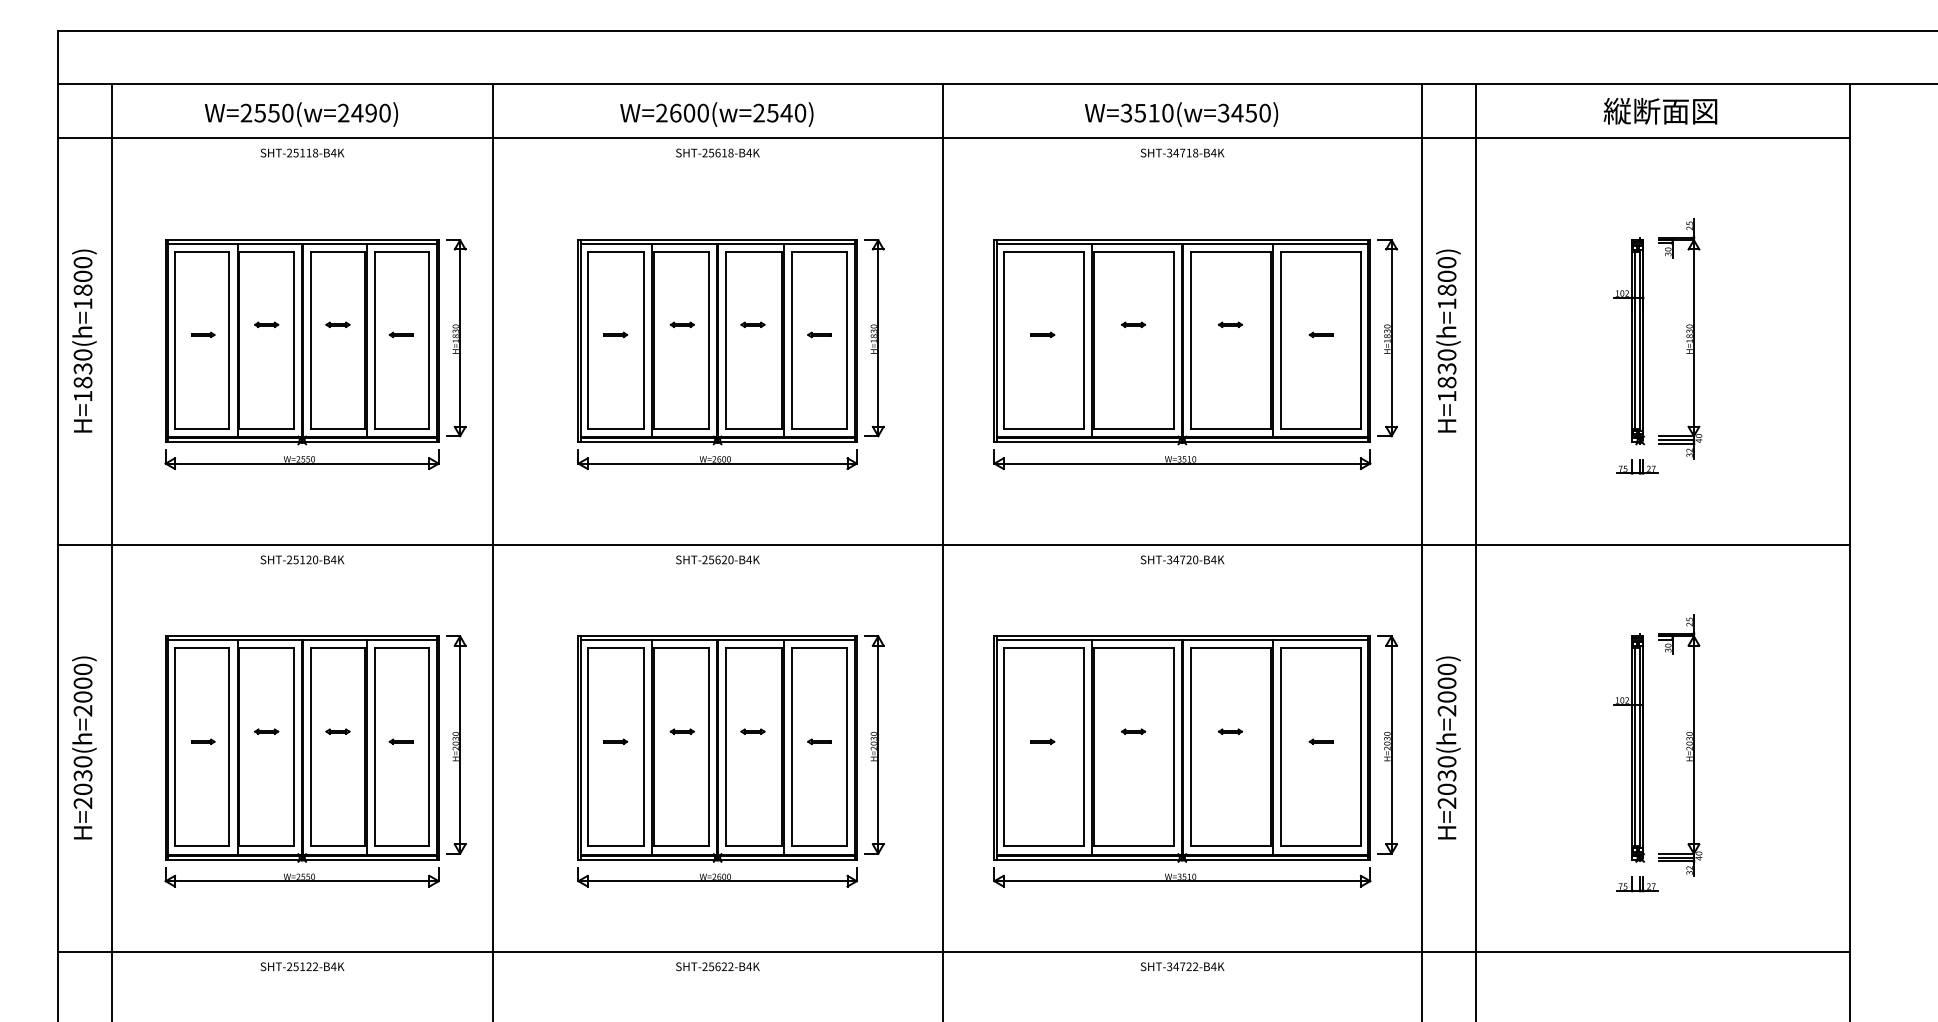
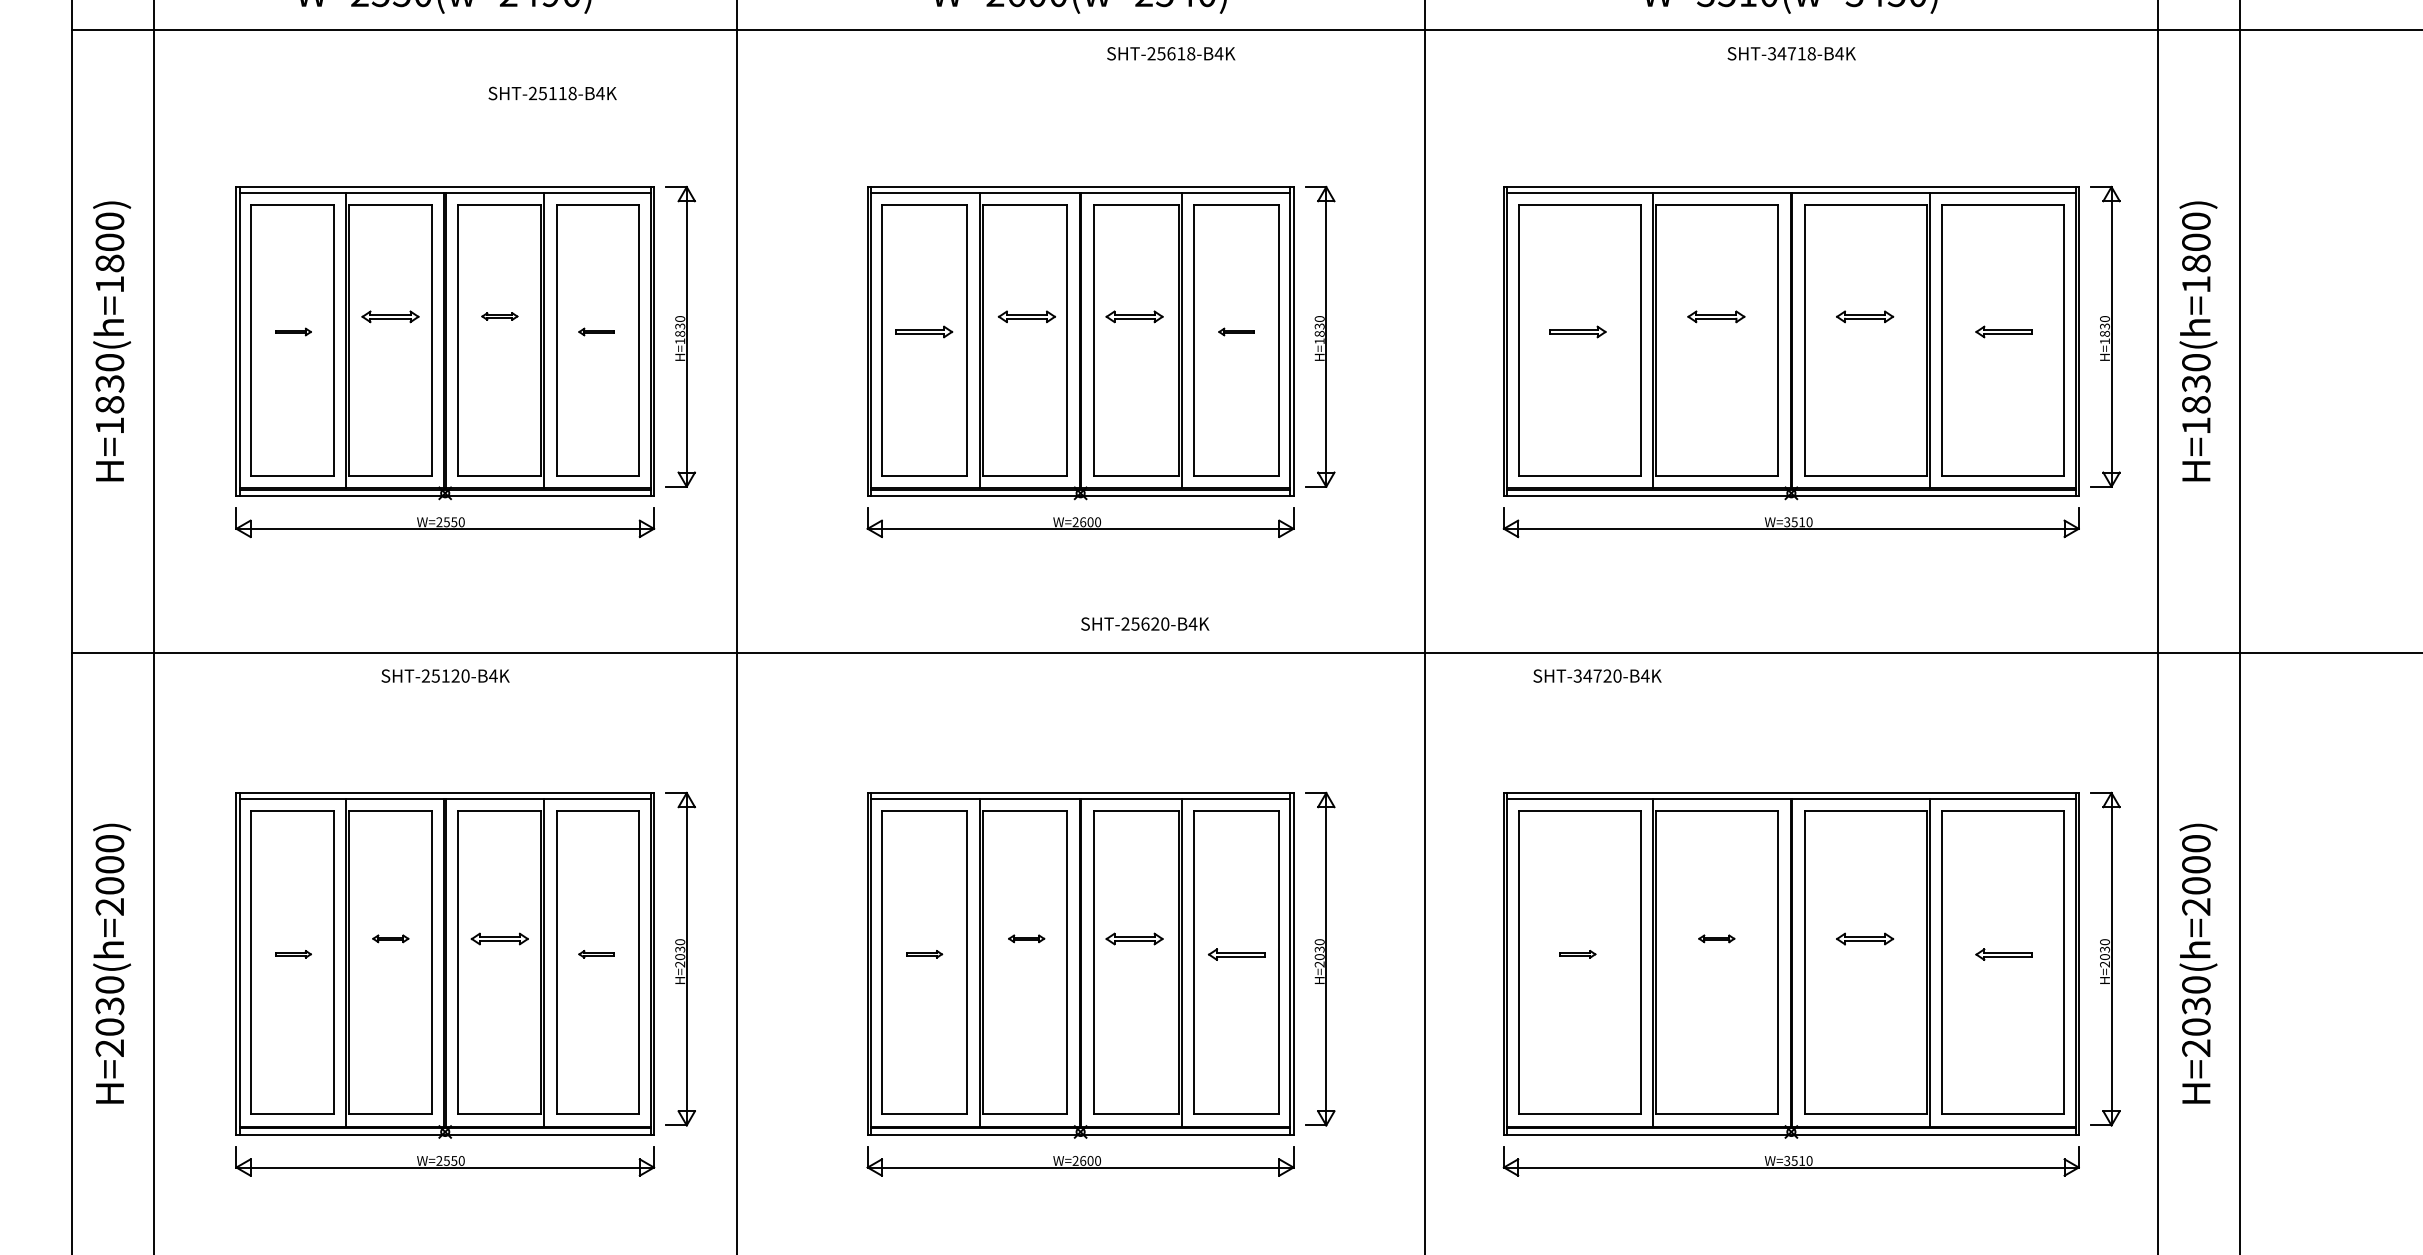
text: (302, 152) -> (552, 92), moved
text: (717, 152) -> (1170, 52), moved
part: (266, 324) -> (390, 315), size x1.6
part: (681, 324) -> (1025, 315), size x1.6
part: (752, 324) -> (1133, 315), size x1.6
part: (1133, 324) -> (1716, 315), size x1.6
part: (1230, 324) -> (1865, 315), size x1.6
part: (615, 334) -> (924, 331), size x1.6
part: (1042, 334) -> (1577, 331), size x1.6
part: (1320, 334) -> (2002, 331), size x1.6
text: (717, 559) -> (1144, 623), moved
text: (1182, 559) -> (1597, 675), moved
part: (337, 731) -> (499, 938), size x1.6
part: (752, 731) -> (1133, 938), size x1.6
part: (1230, 731) -> (1865, 938), size x1.6
part: (819, 741) -> (1236, 953), size x1.6
part: (1320, 741) -> (2002, 953), size x1.6

